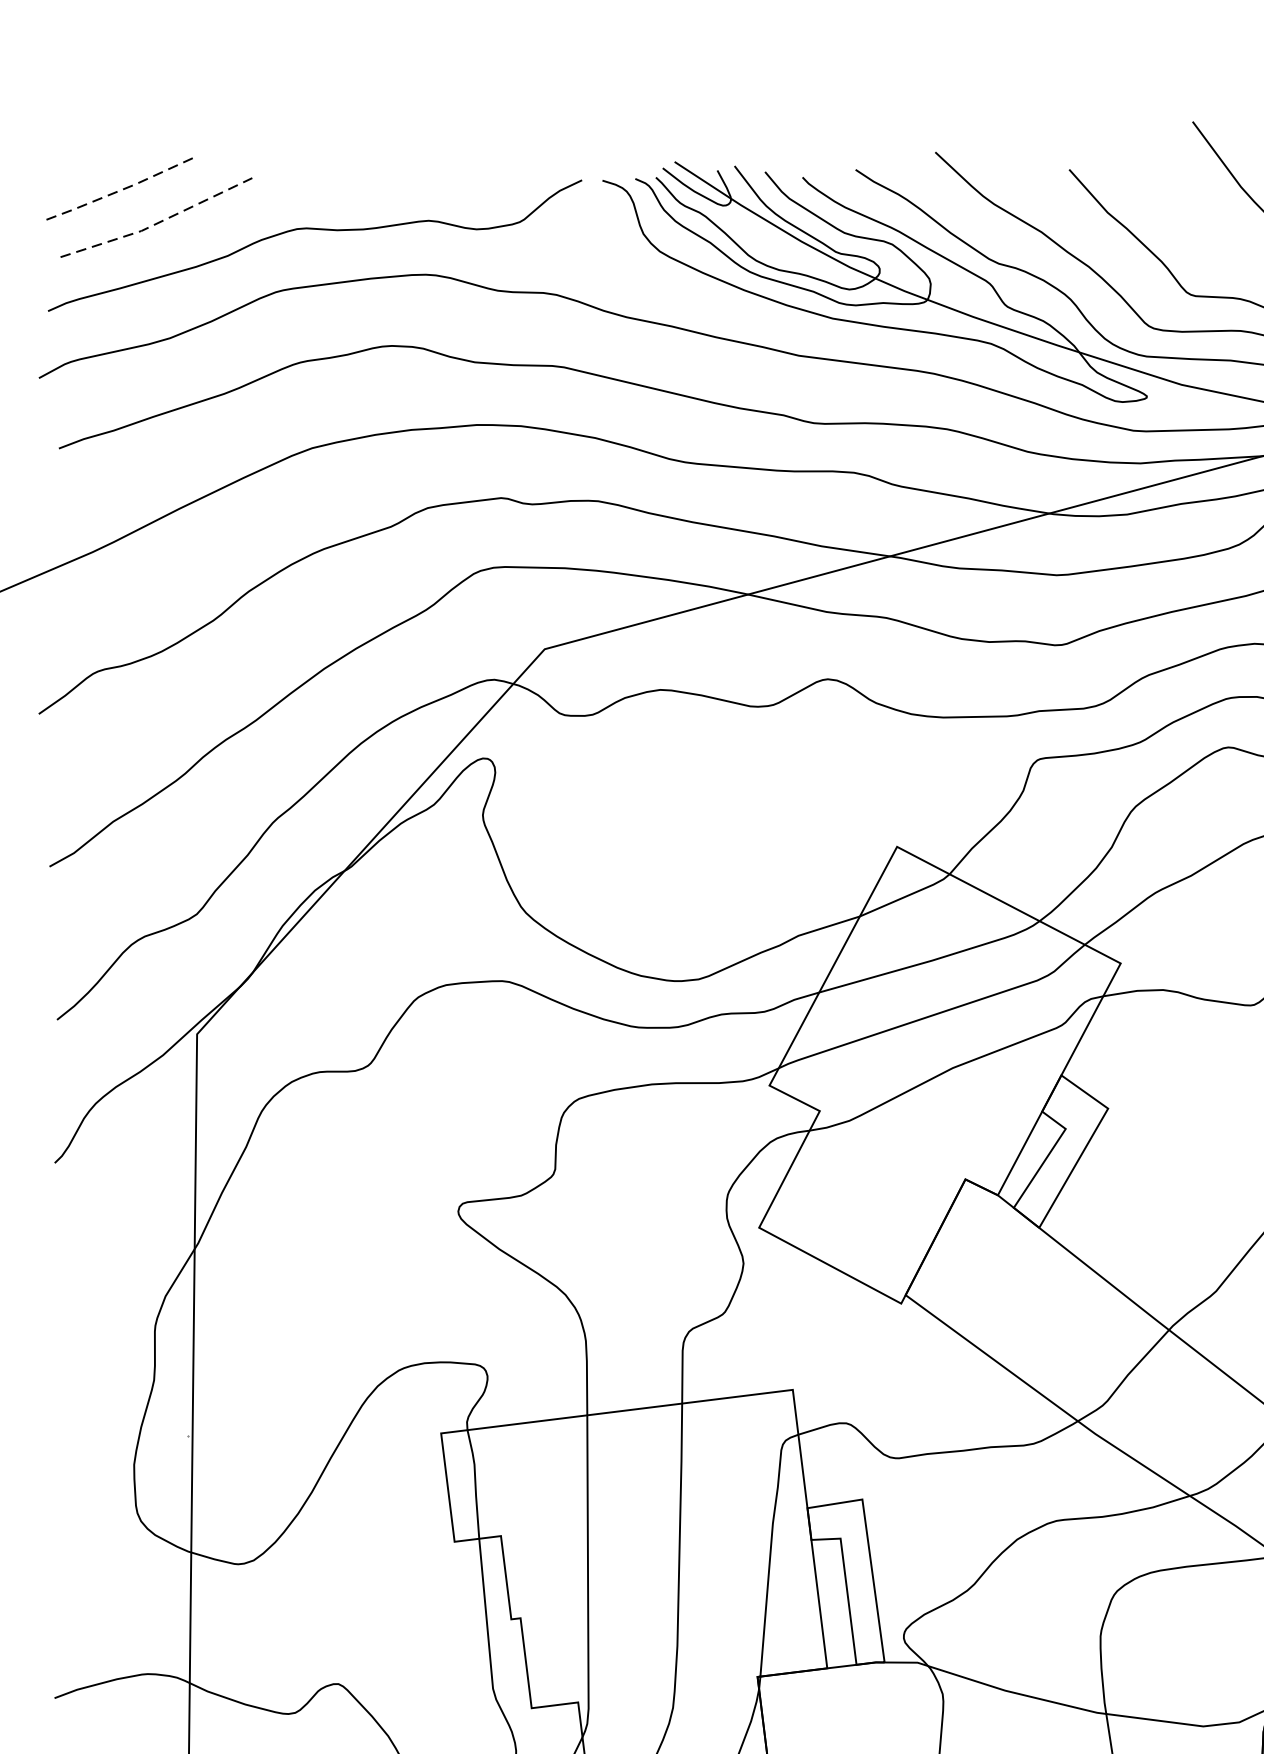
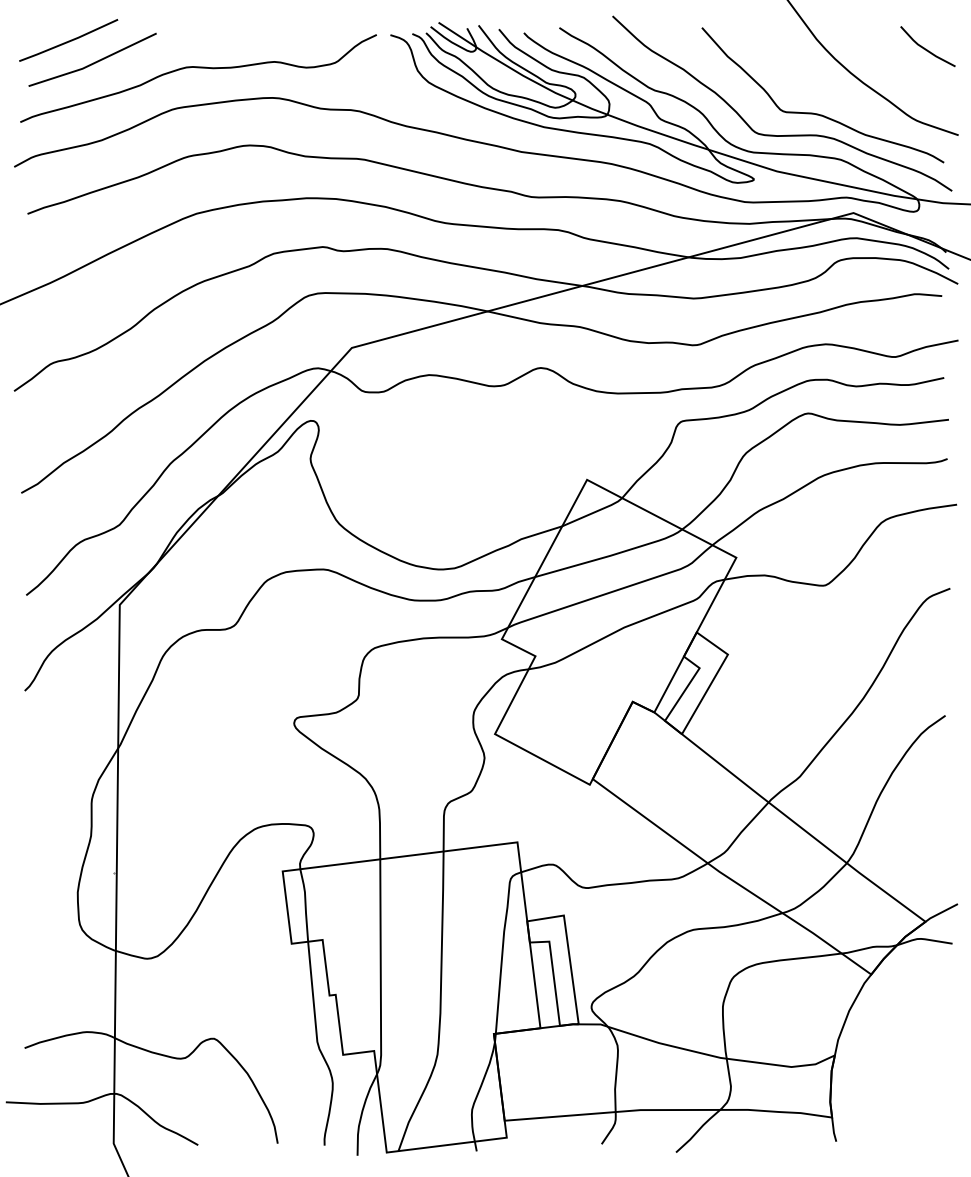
line: (121, 190) -> (69, 41), dashed -> solid
line: (159, 223) -> (94, 63), dashed -> solid

